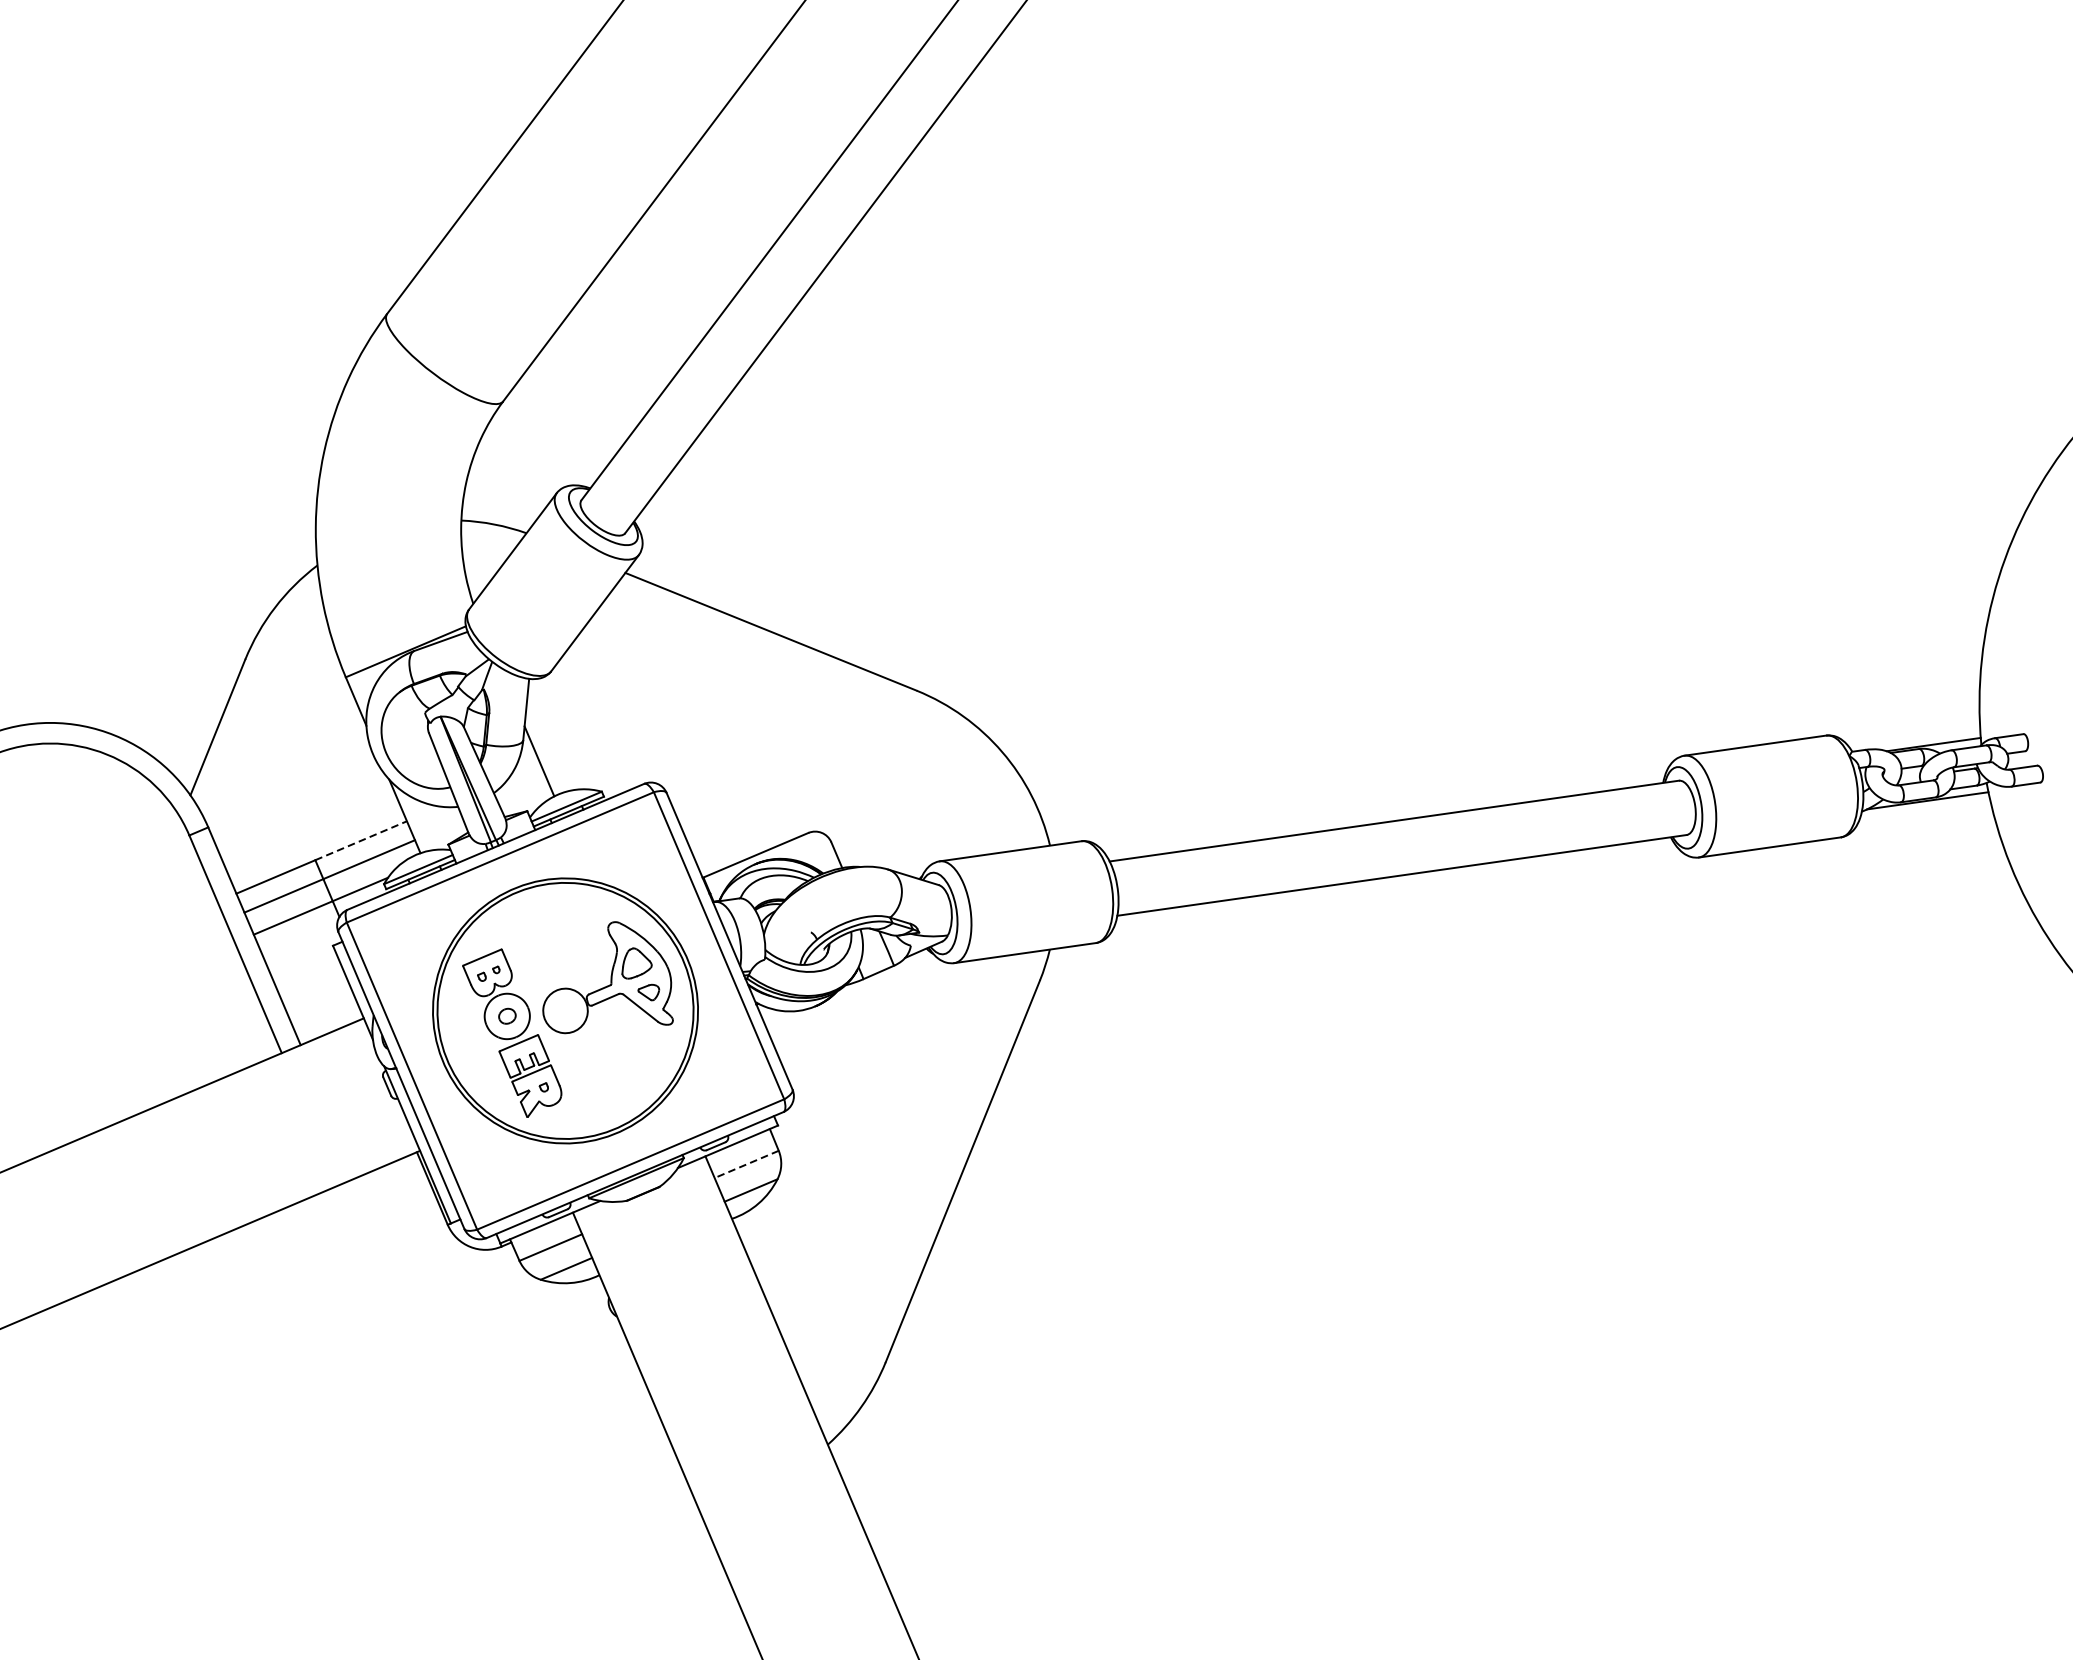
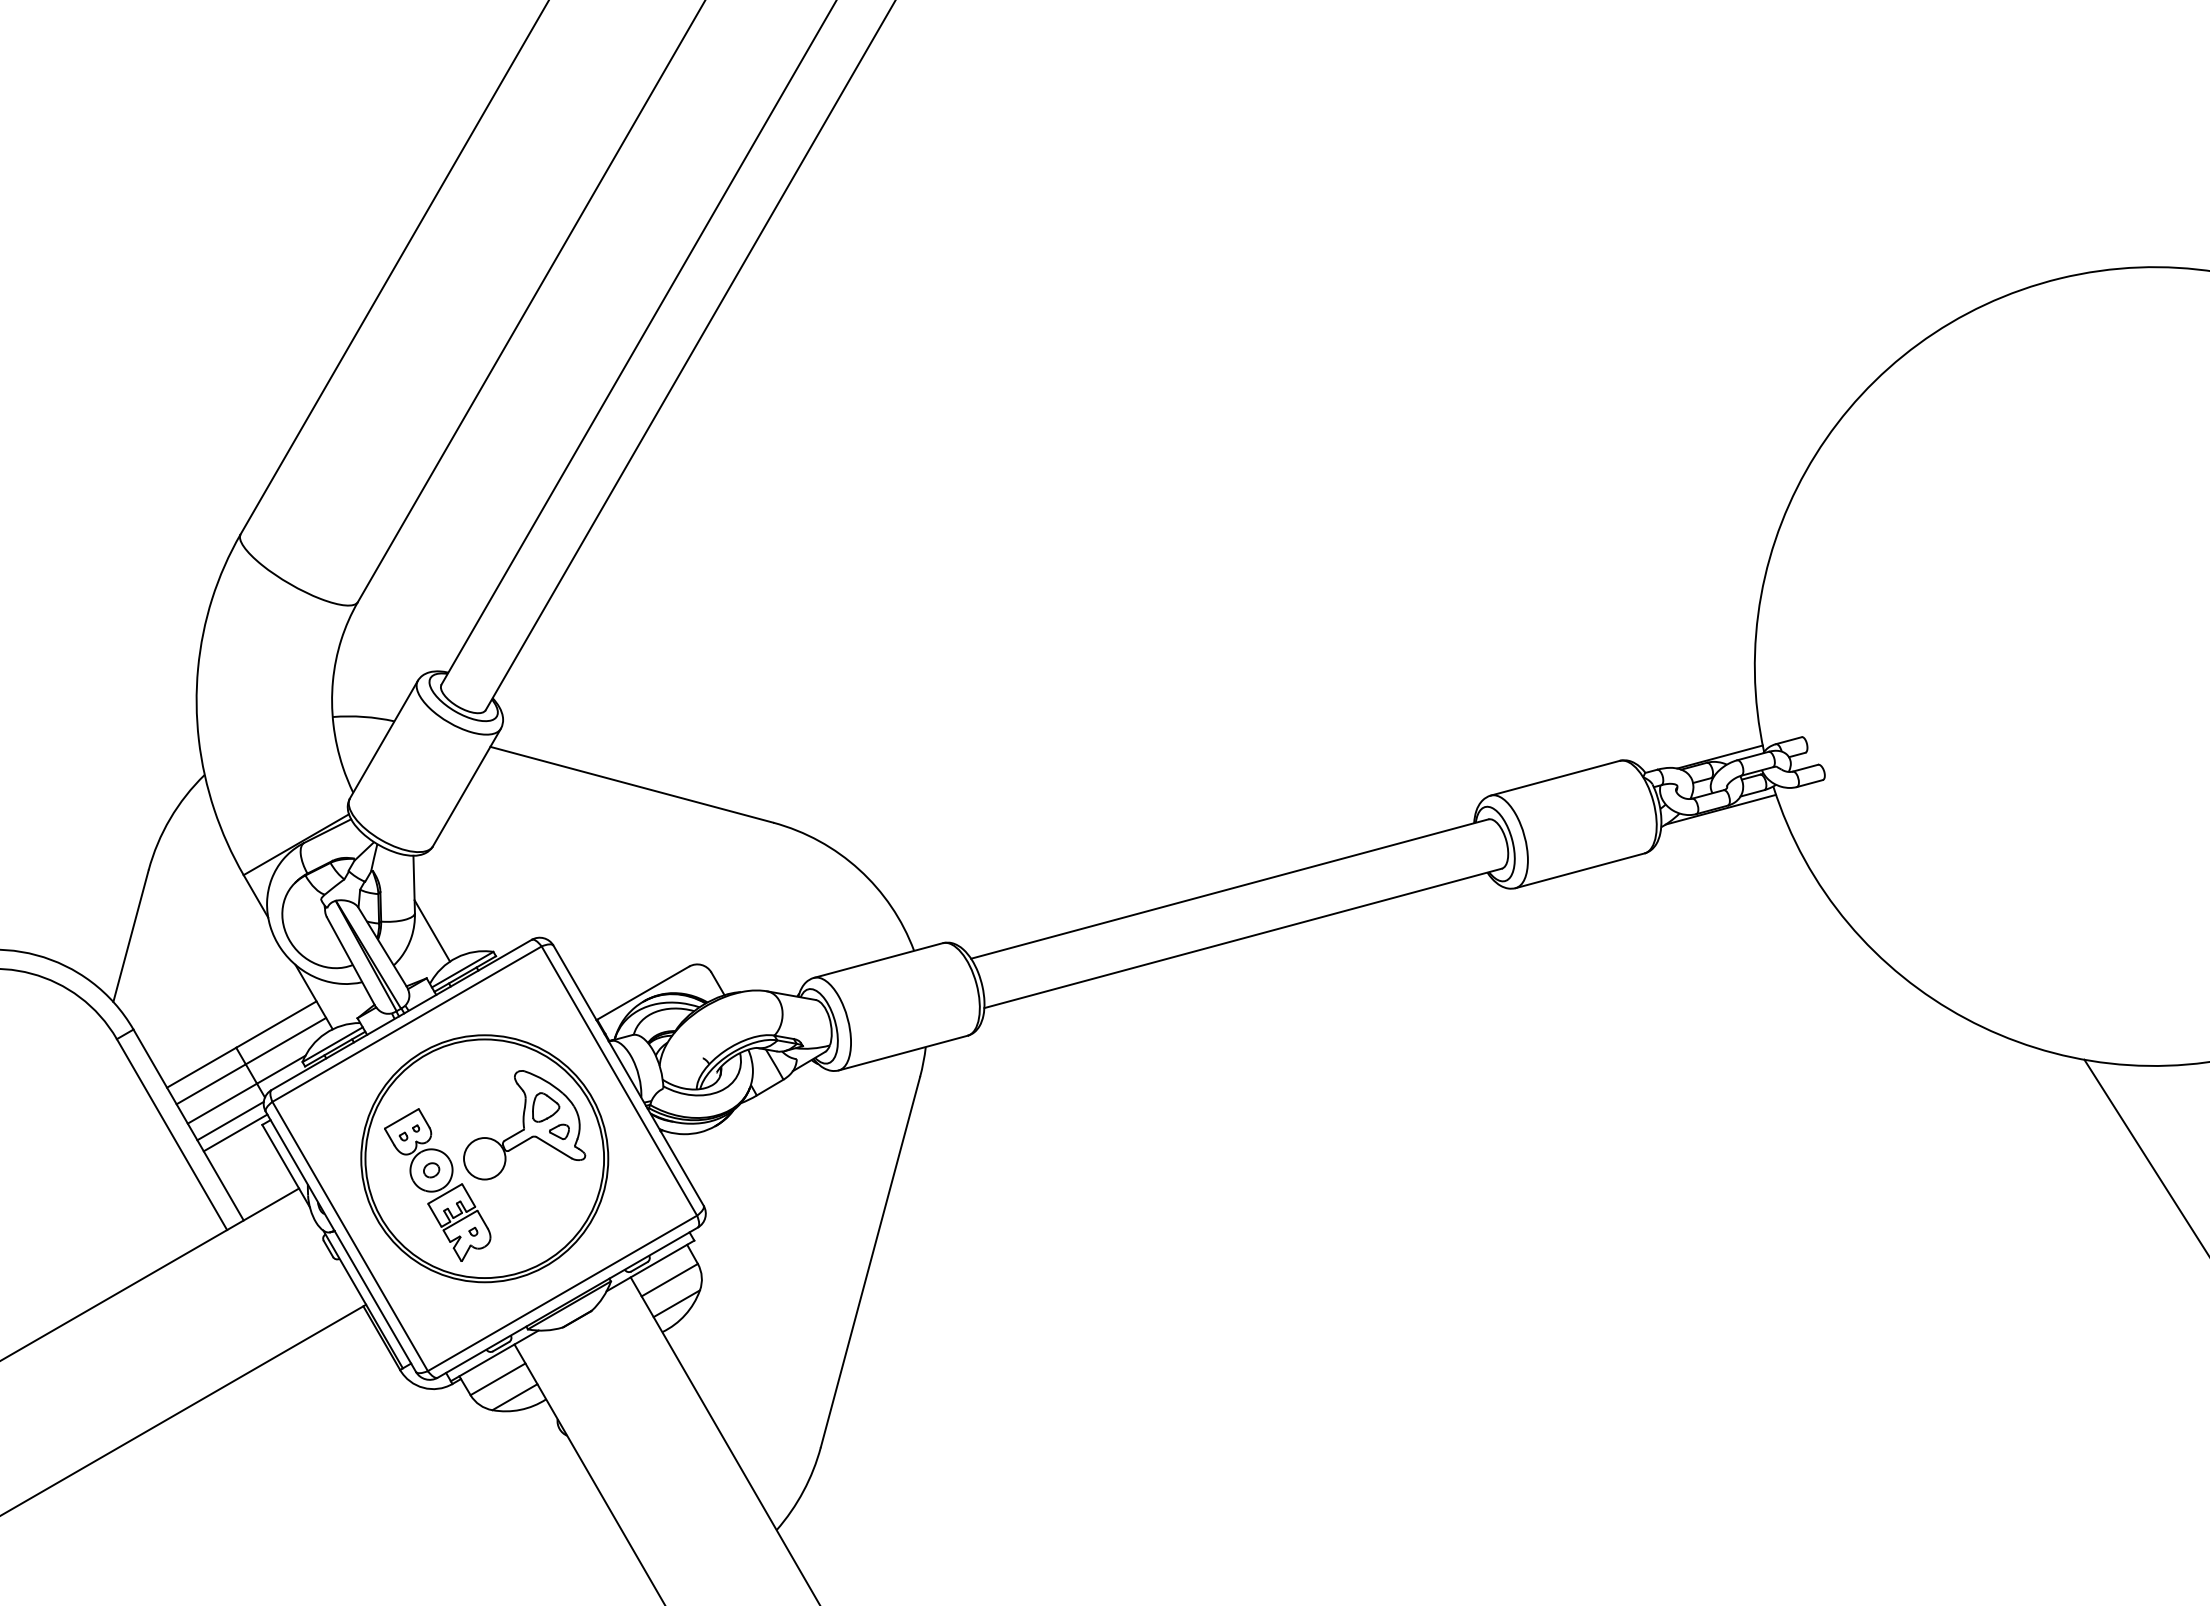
line: (361, 840) -> (276, 1024), dashed -> solid
line: (299, 936) -> (230, 1120), added
line: (303, 950) -> (235, 1132), added
line: (746, 1164) -> (669, 1280), dashed -> solid

